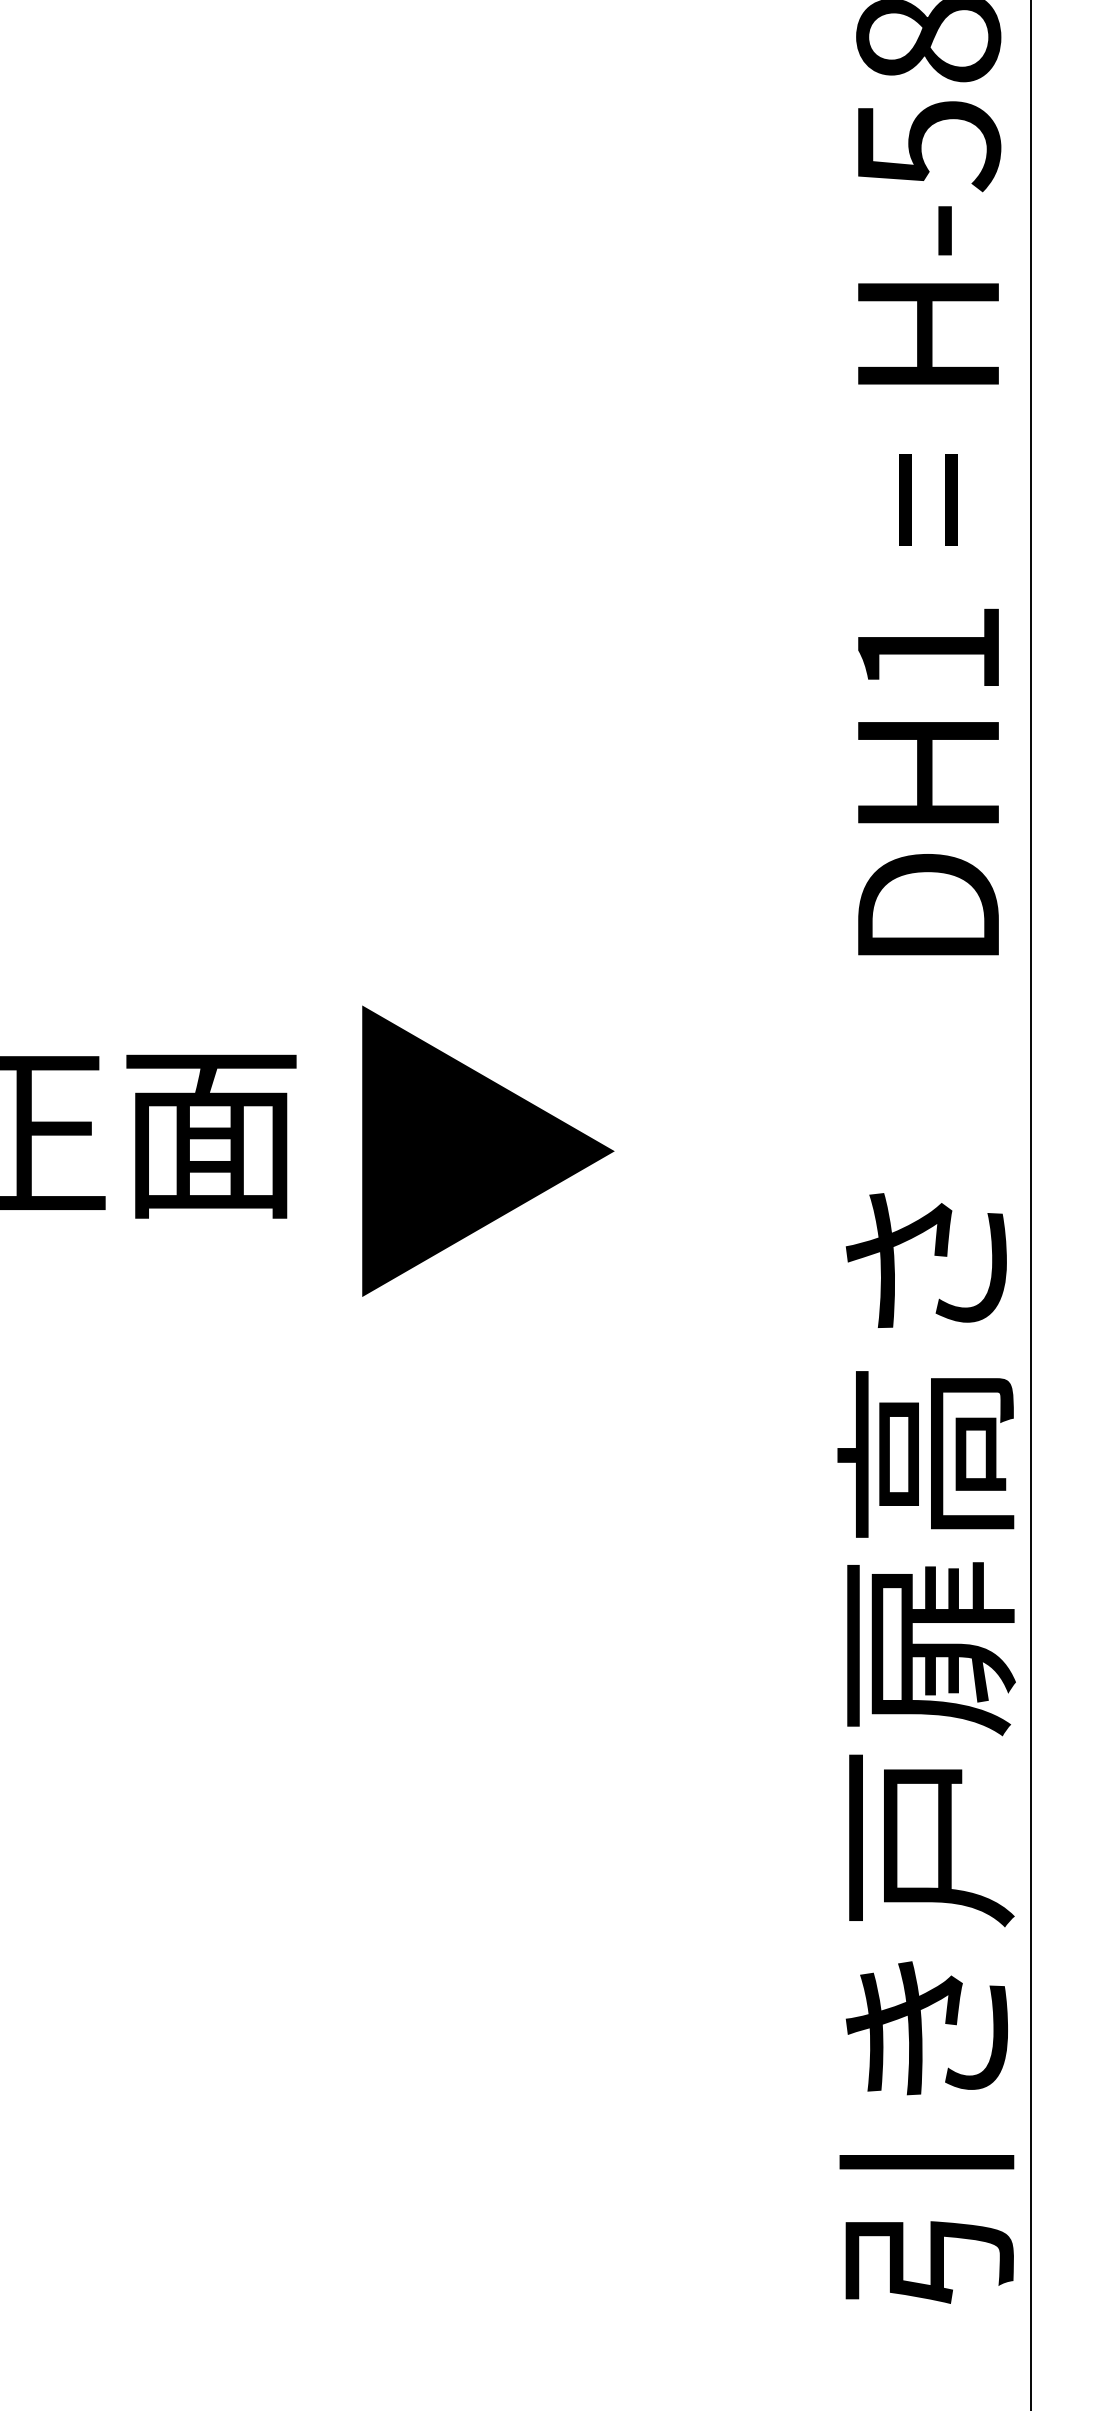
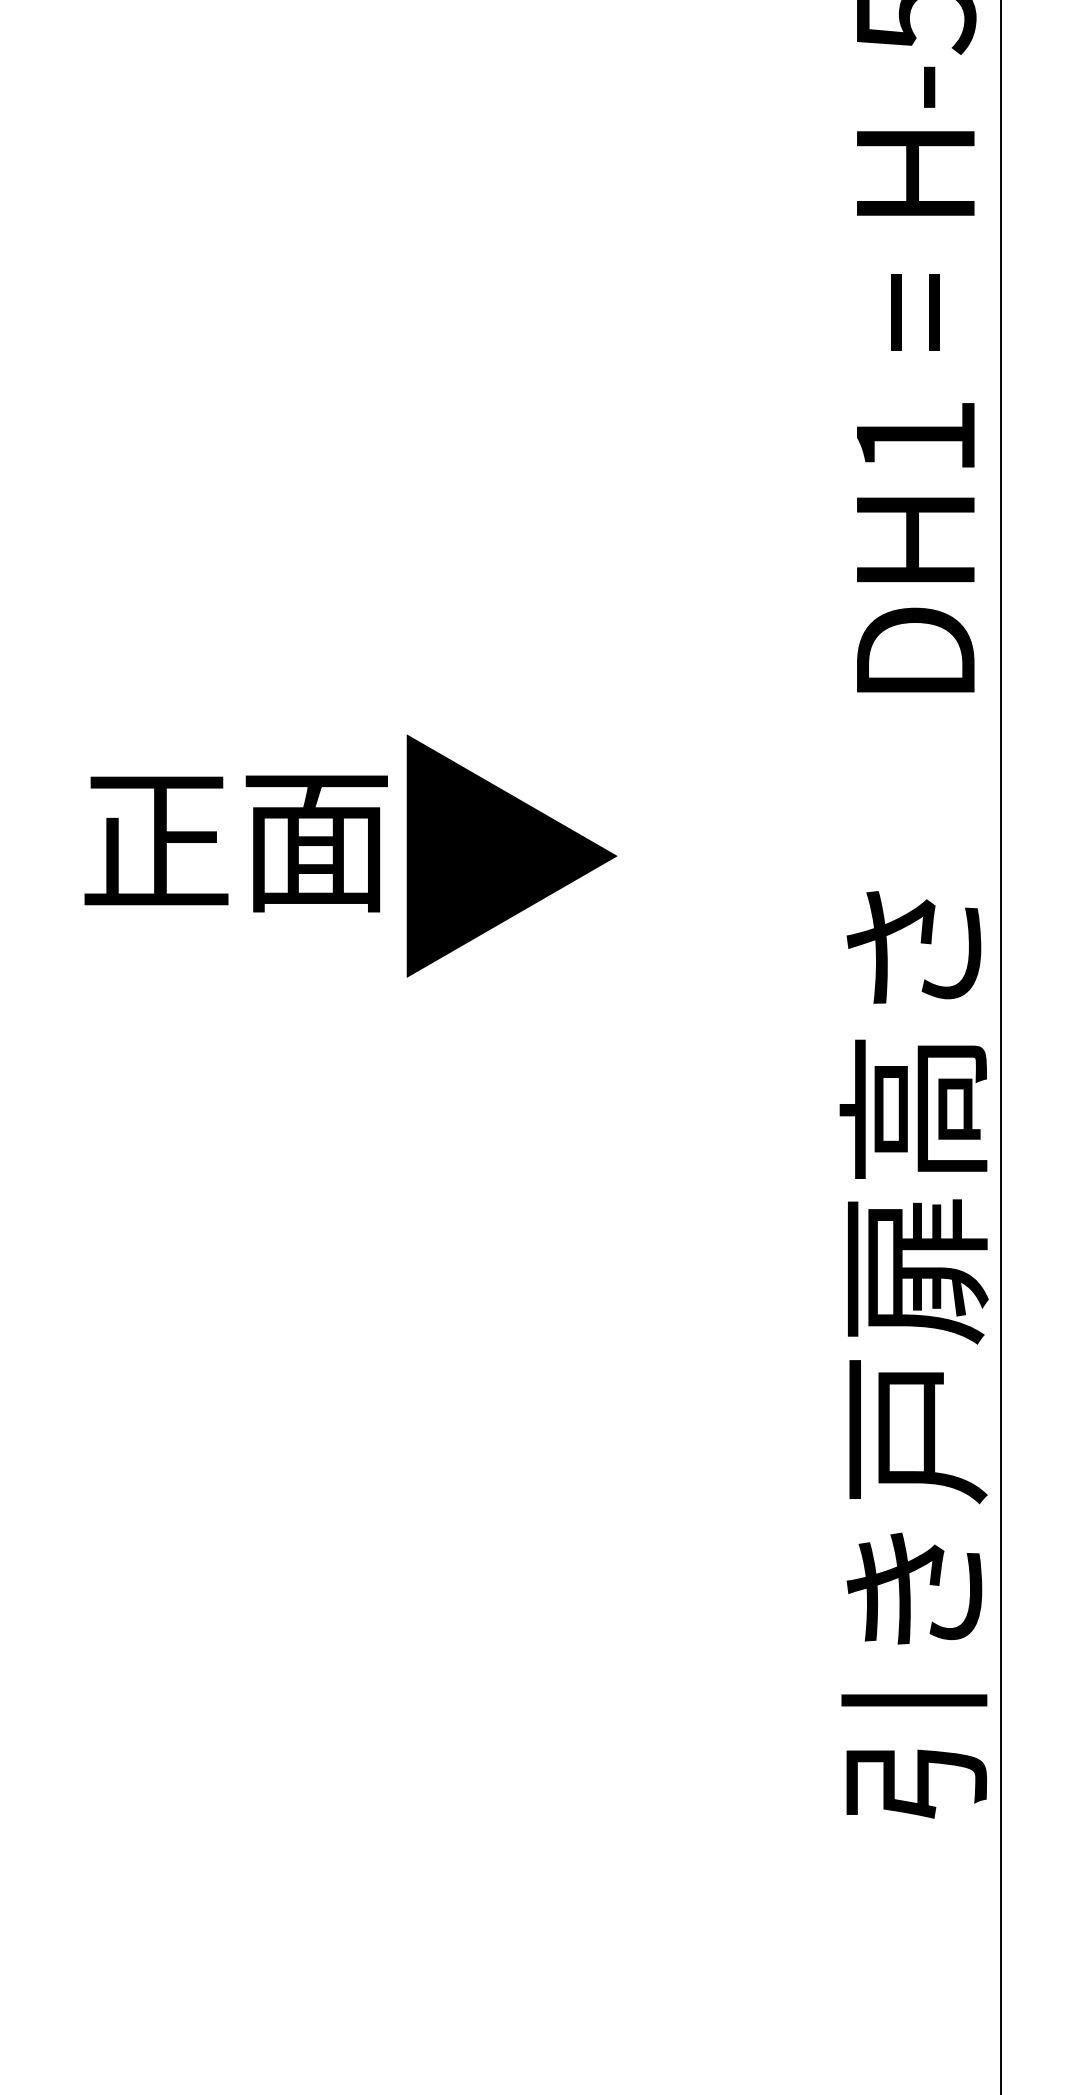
part: (487, 1150) -> (511, 855), moved

